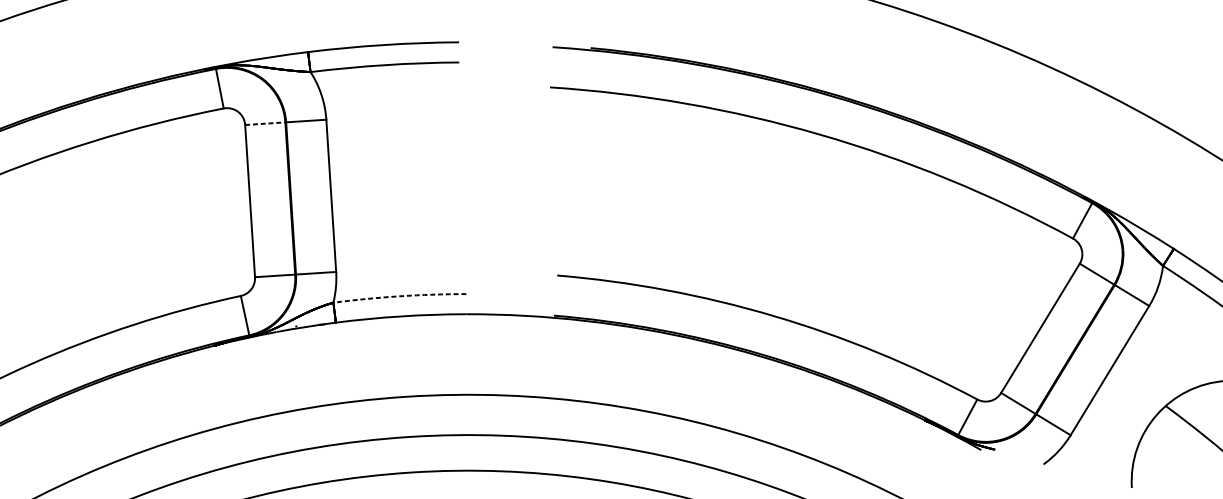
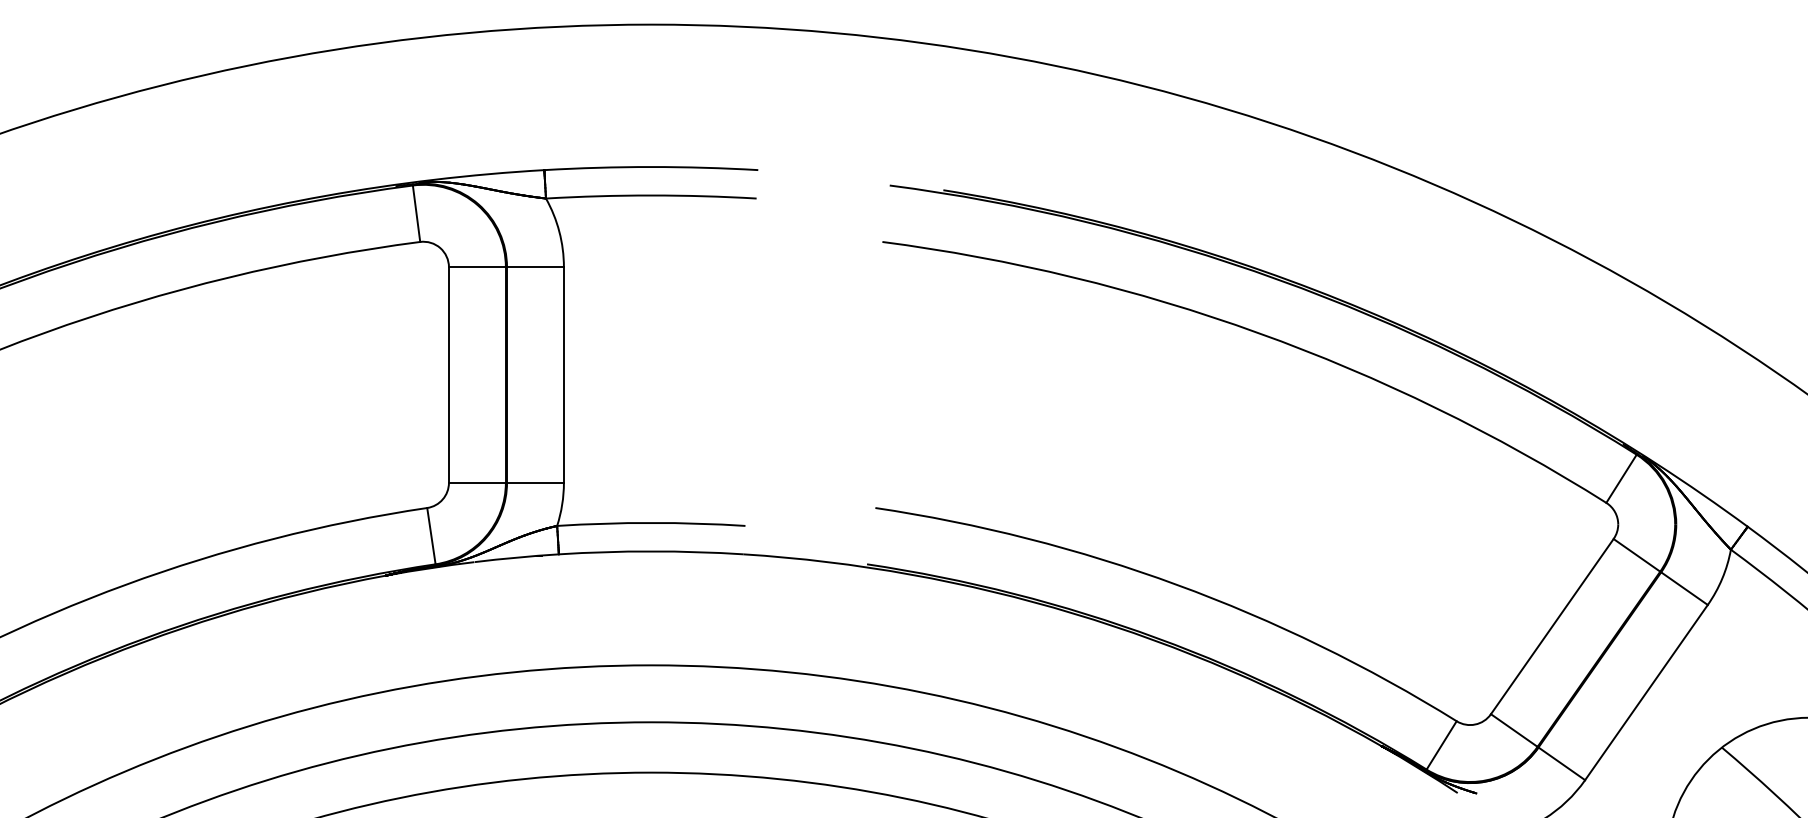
line: (265, 123) -> (477, 267), dashed -> solid
arc: (399, 295) -> (651, 522), dashed -> solid

